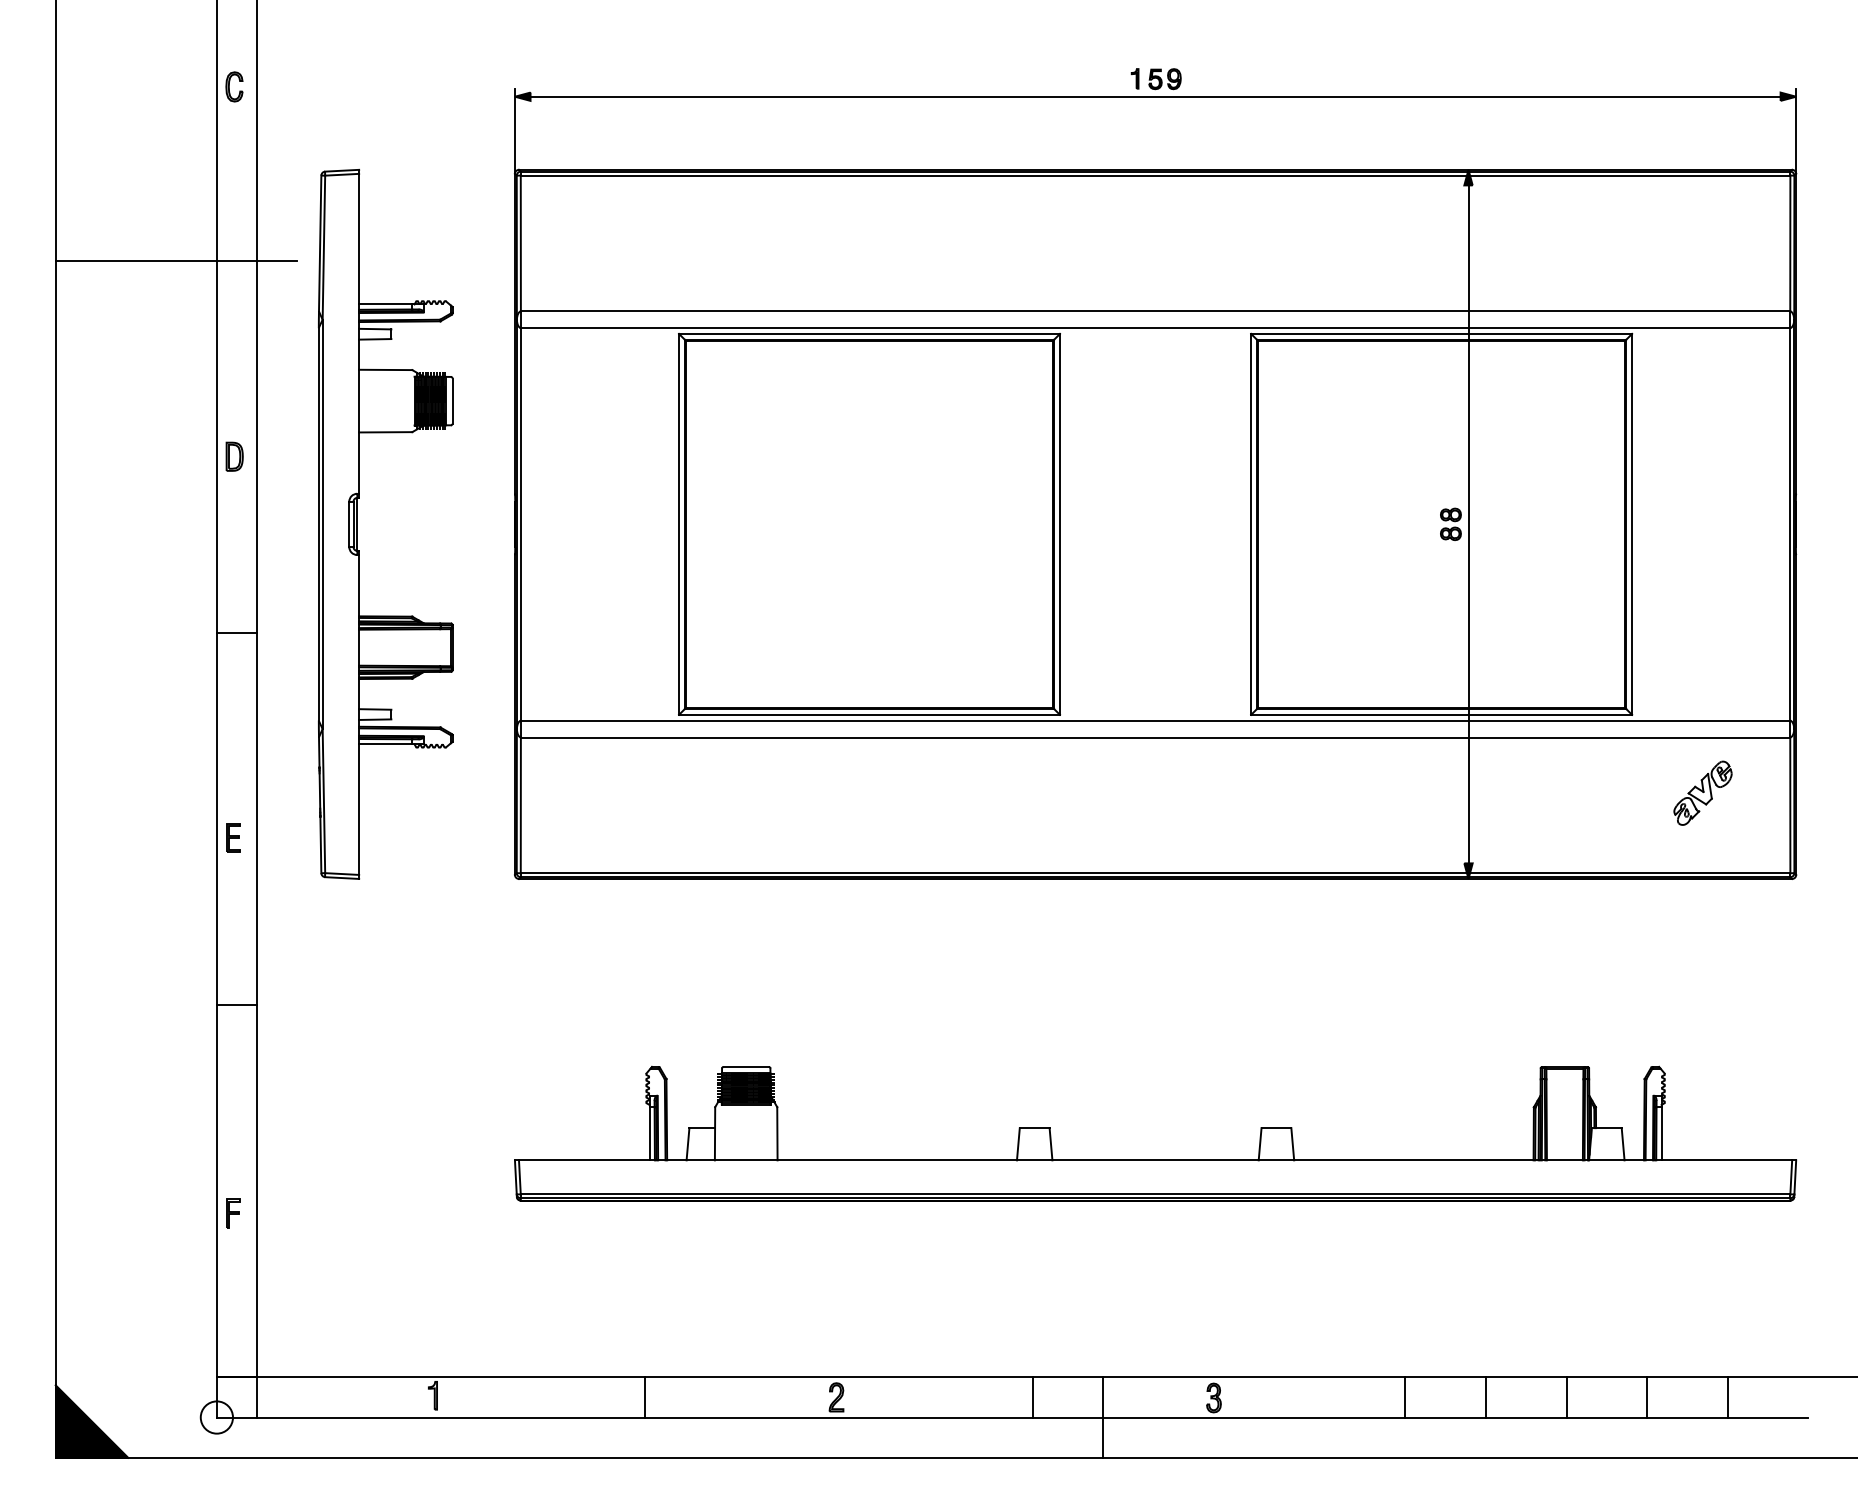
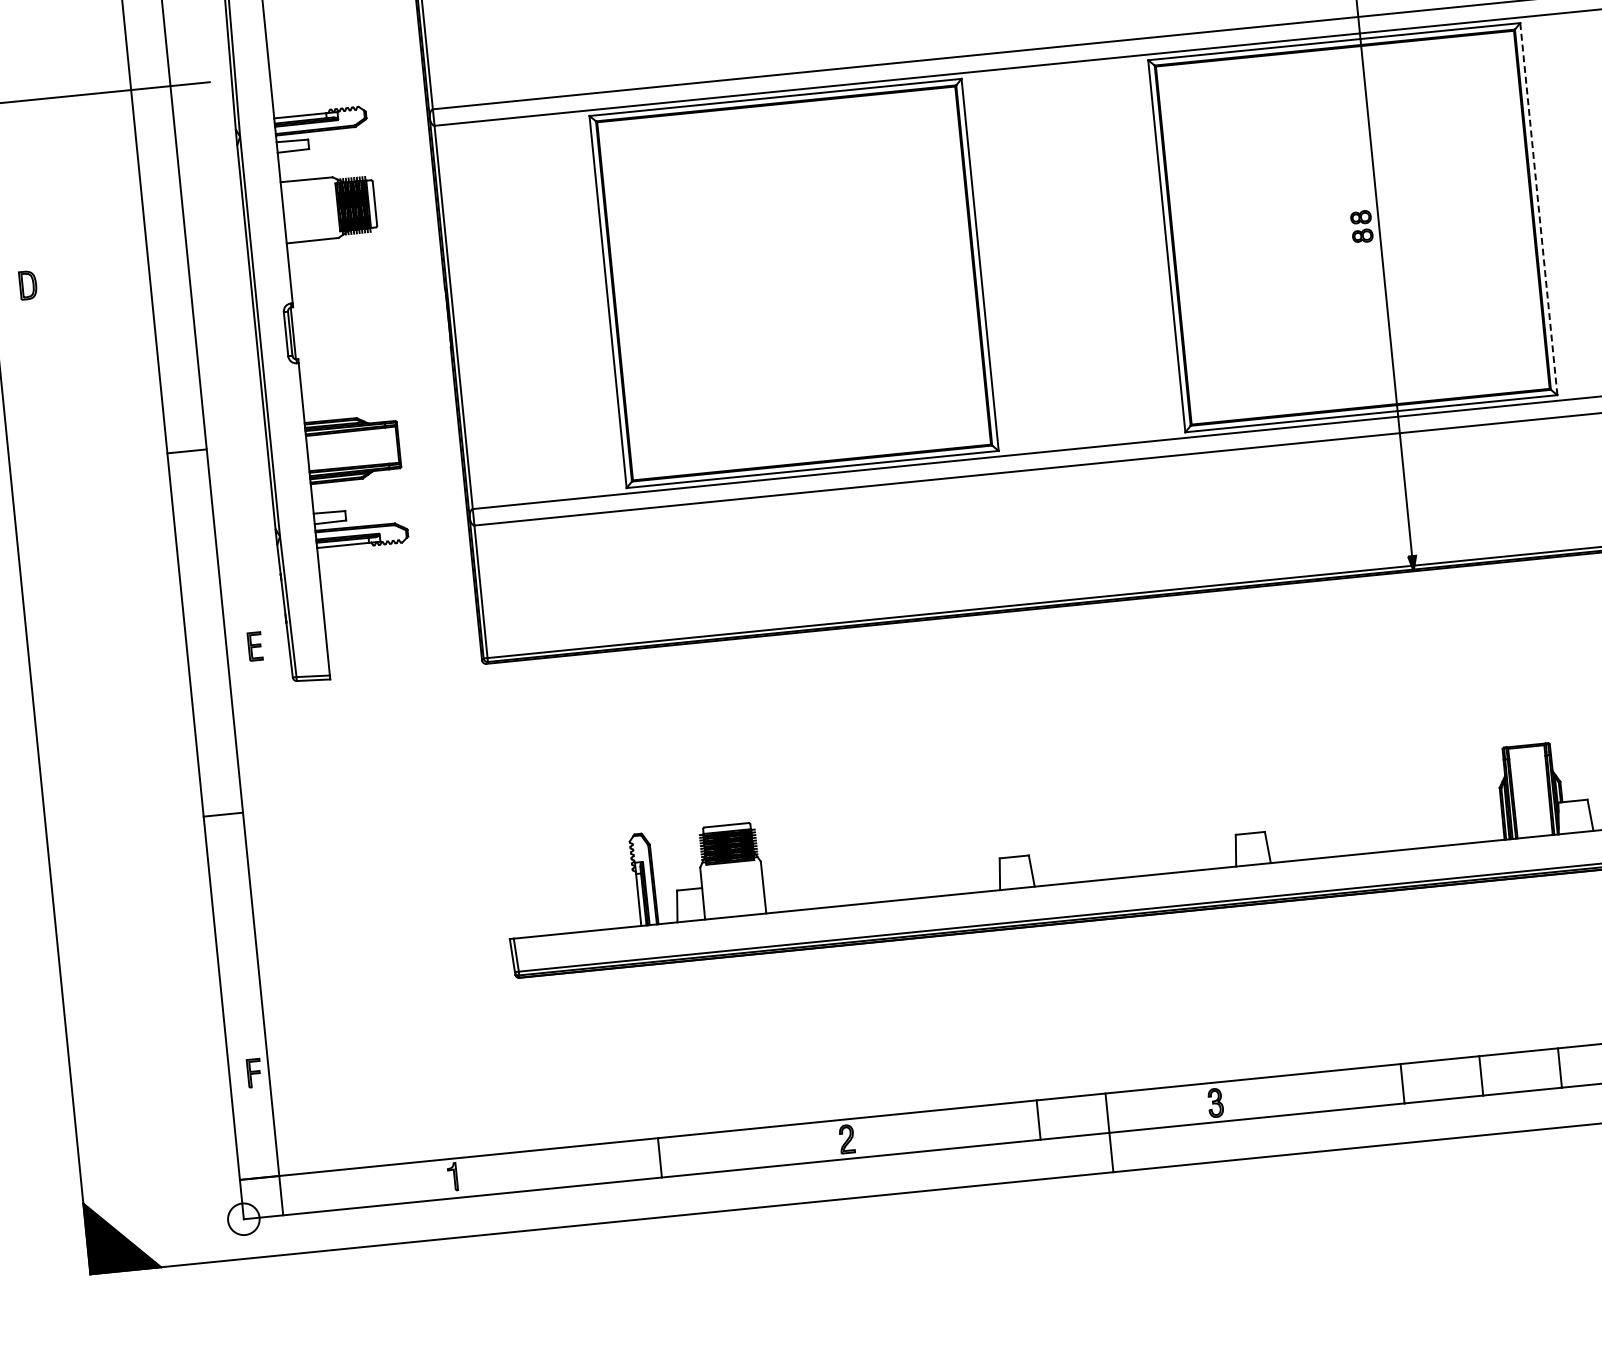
part: (234, 456) -> (27, 285), moved
line: (1632, 524) -> (1539, 209), solid -> dashed
part: (233, 837) -> (255, 646), moved
part: (233, 1213) -> (254, 1073), moved

